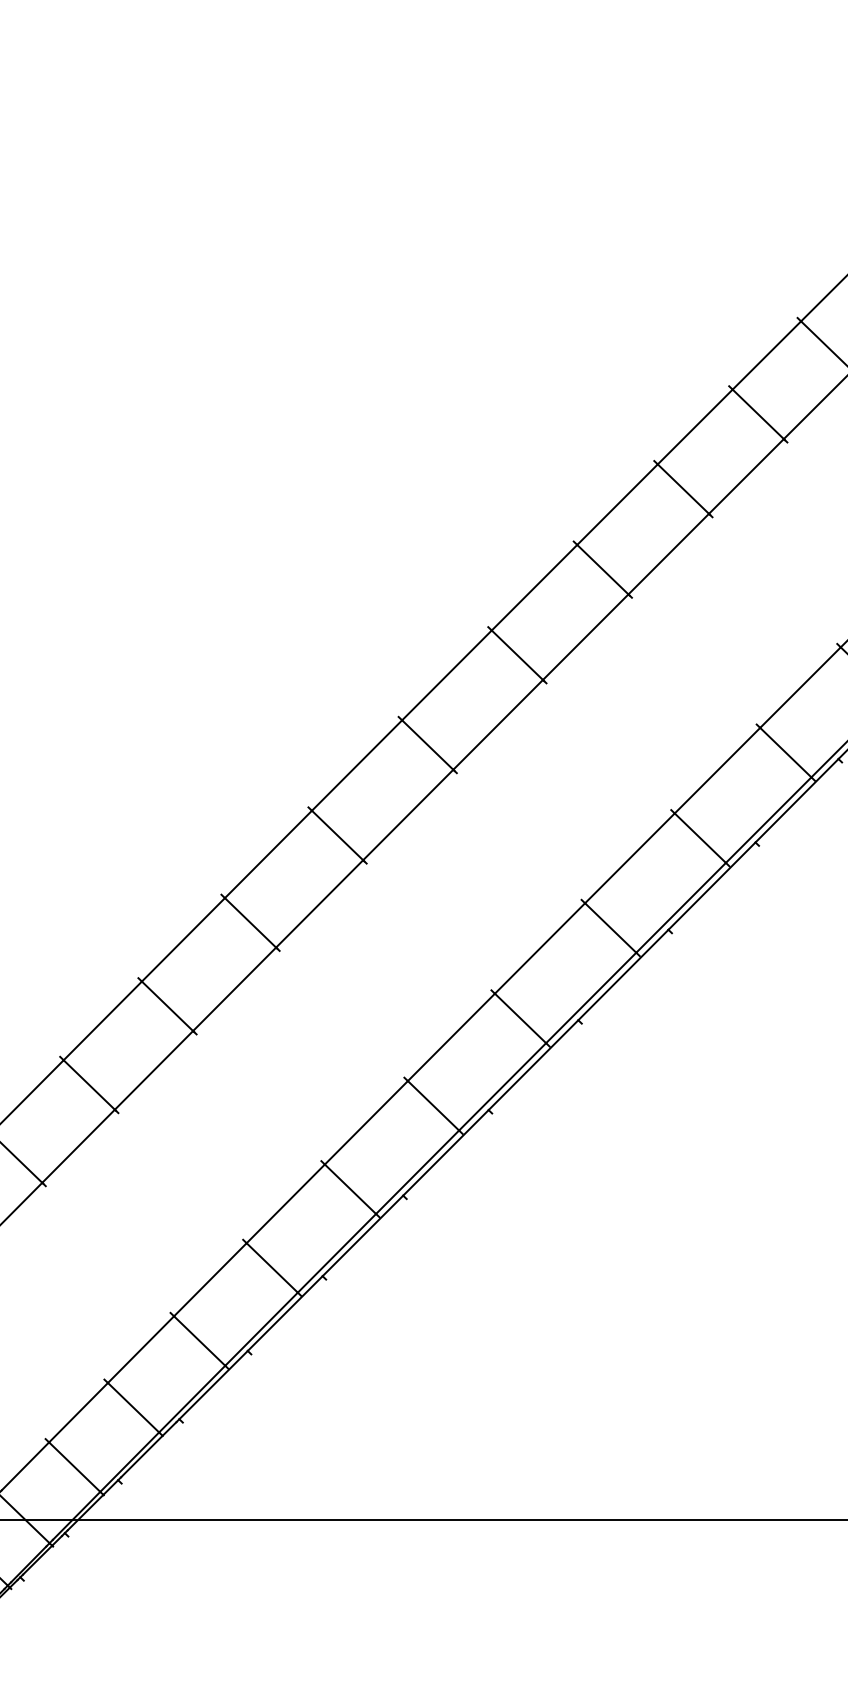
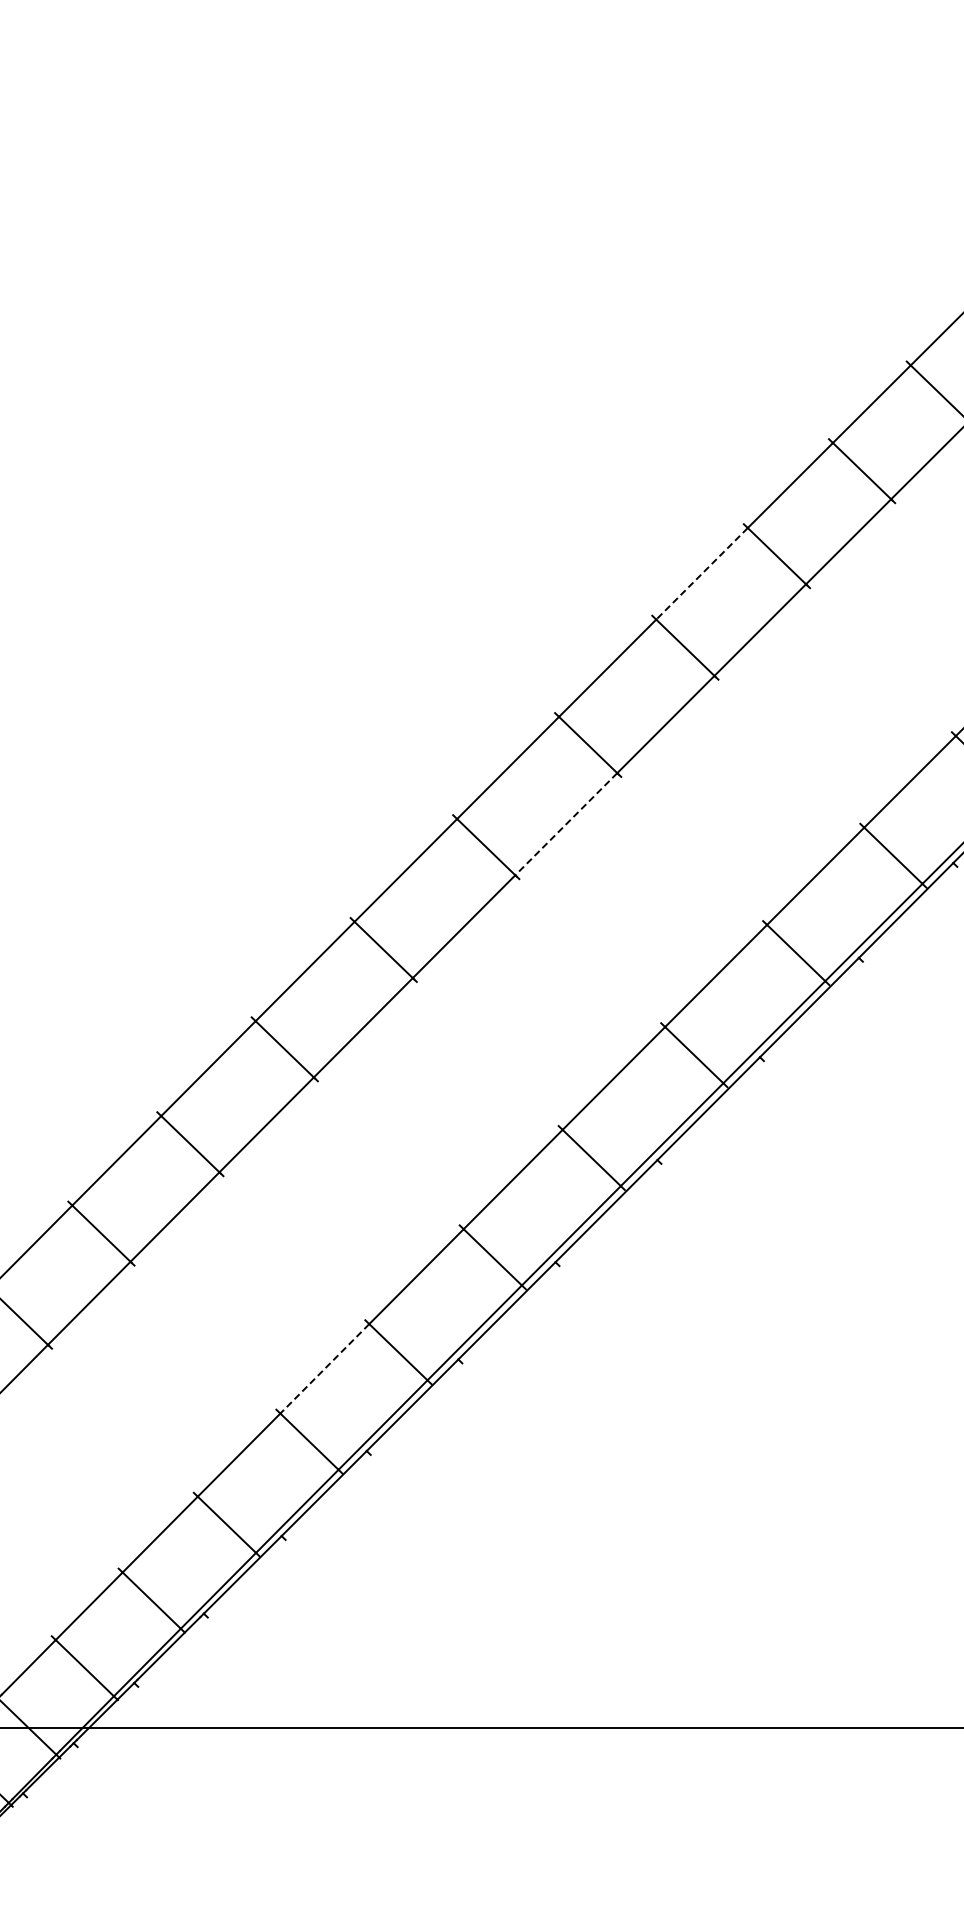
line: (617, 504) -> (702, 573), solid -> dashed
line: (497, 725) -> (565, 824), solid -> dashed
line: (285, 1204) -> (324, 1369), solid -> dashed

